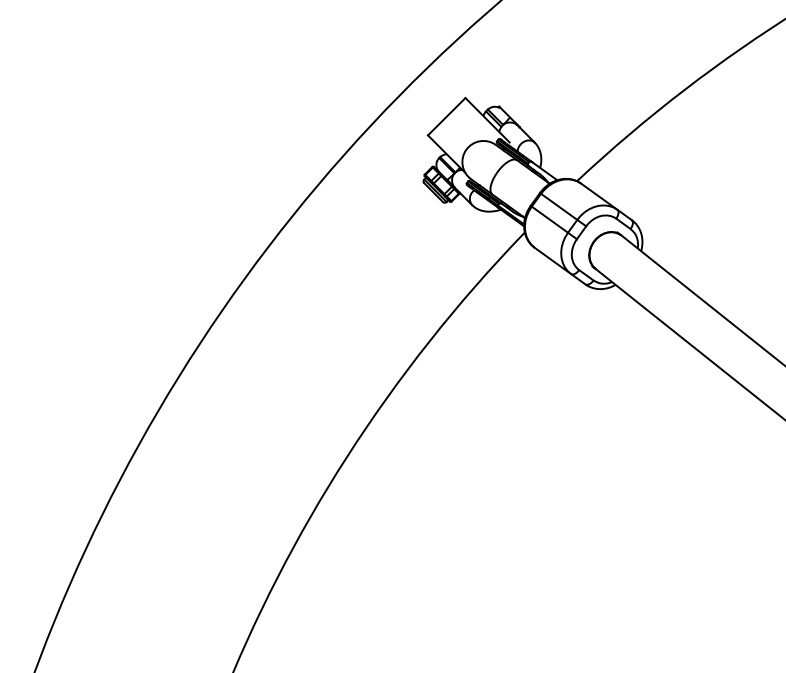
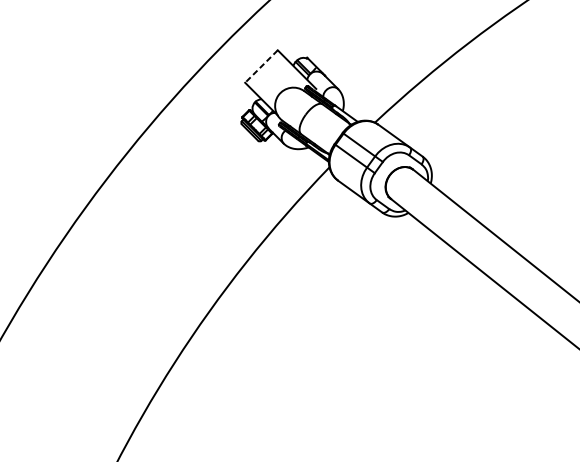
line: (446, 117) -> (261, 67), solid -> dashed

